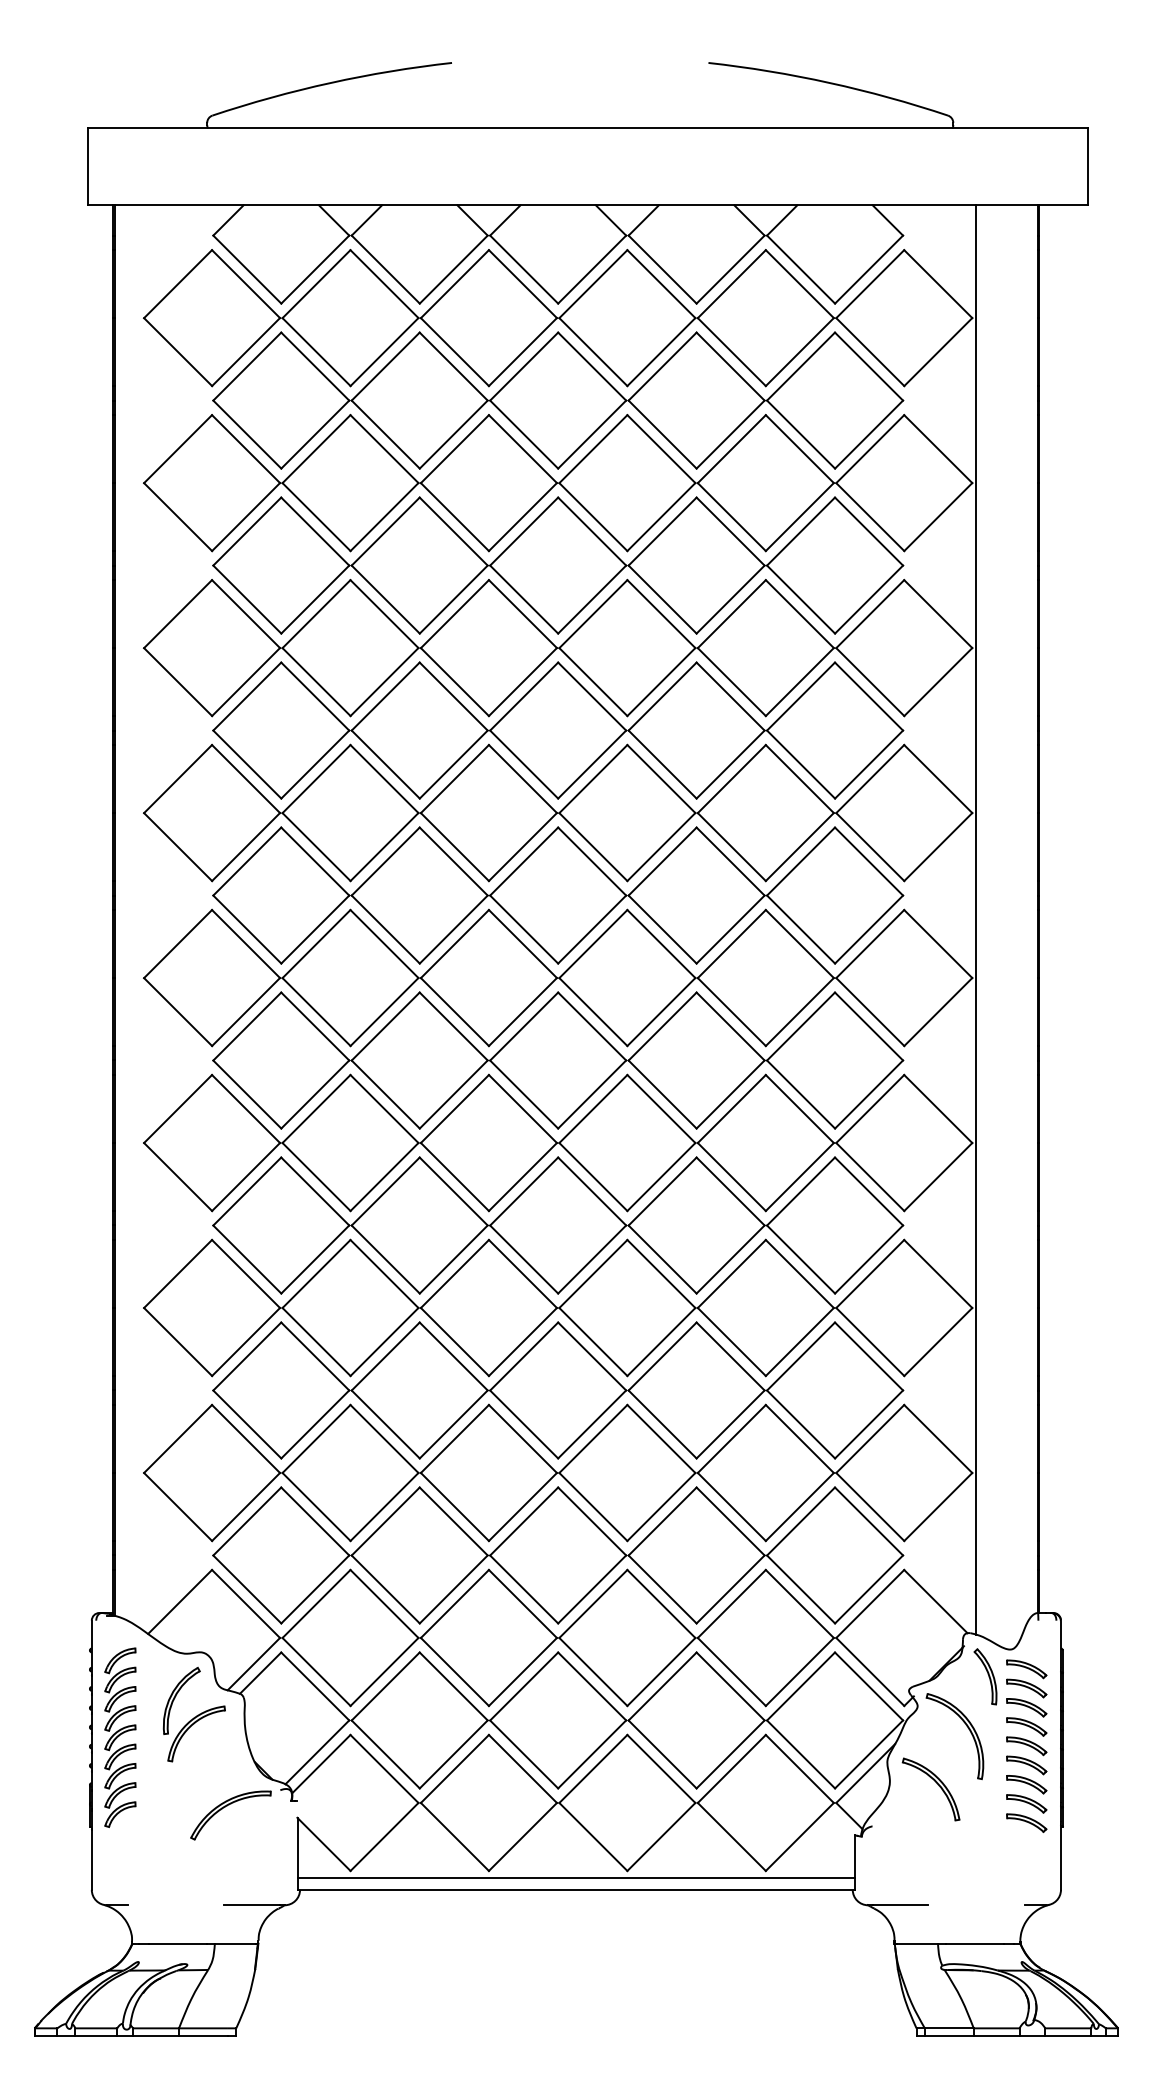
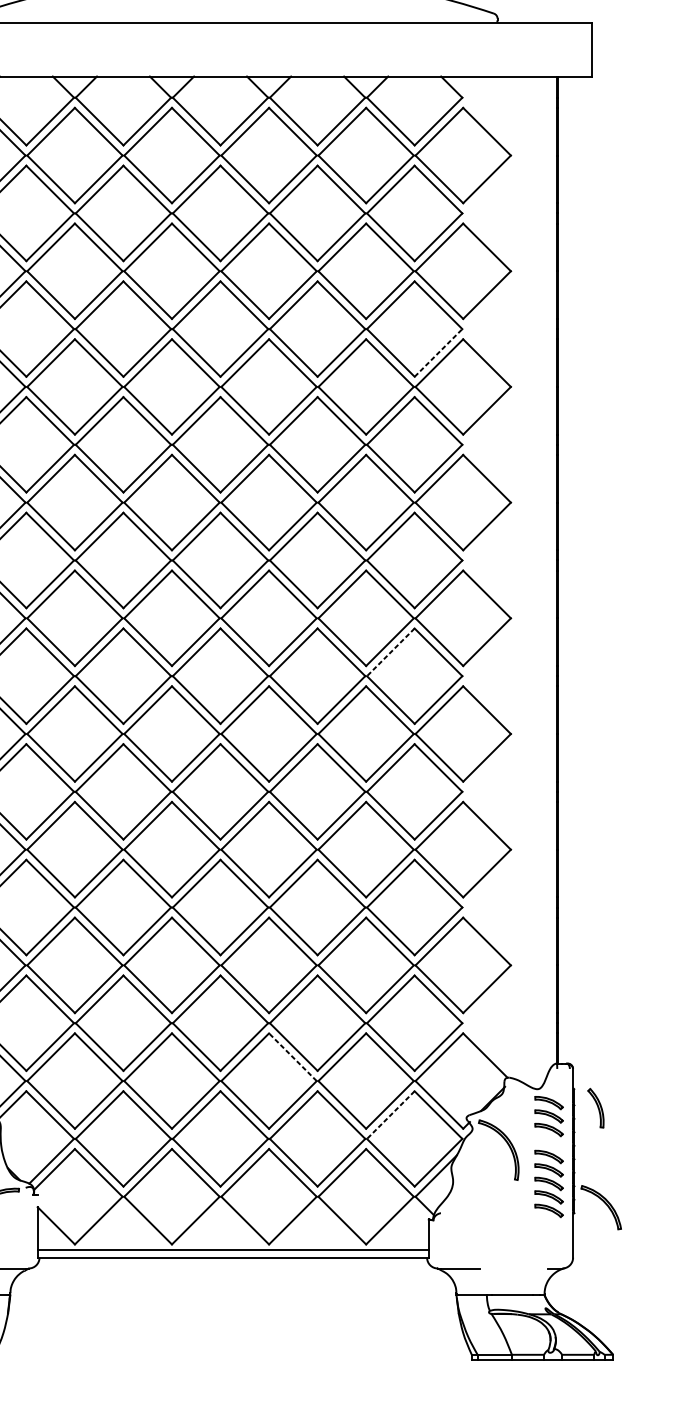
line: (869, 599) -> (438, 352), solid -> dashed
line: (976, 919) -> (513, 577), removed
line: (800, 1026) -> (390, 652), solid -> dashed
line: (661, 1603) -> (292, 1056), solid -> dashed
part: (985, 1676) -> (595, 1108), moved
line: (800, 1686) -> (390, 1115), solid -> dashed
part: (1026, 1726) -> (548, 1143), removed
part: (936, 1783) -> (605, 1203), moved

